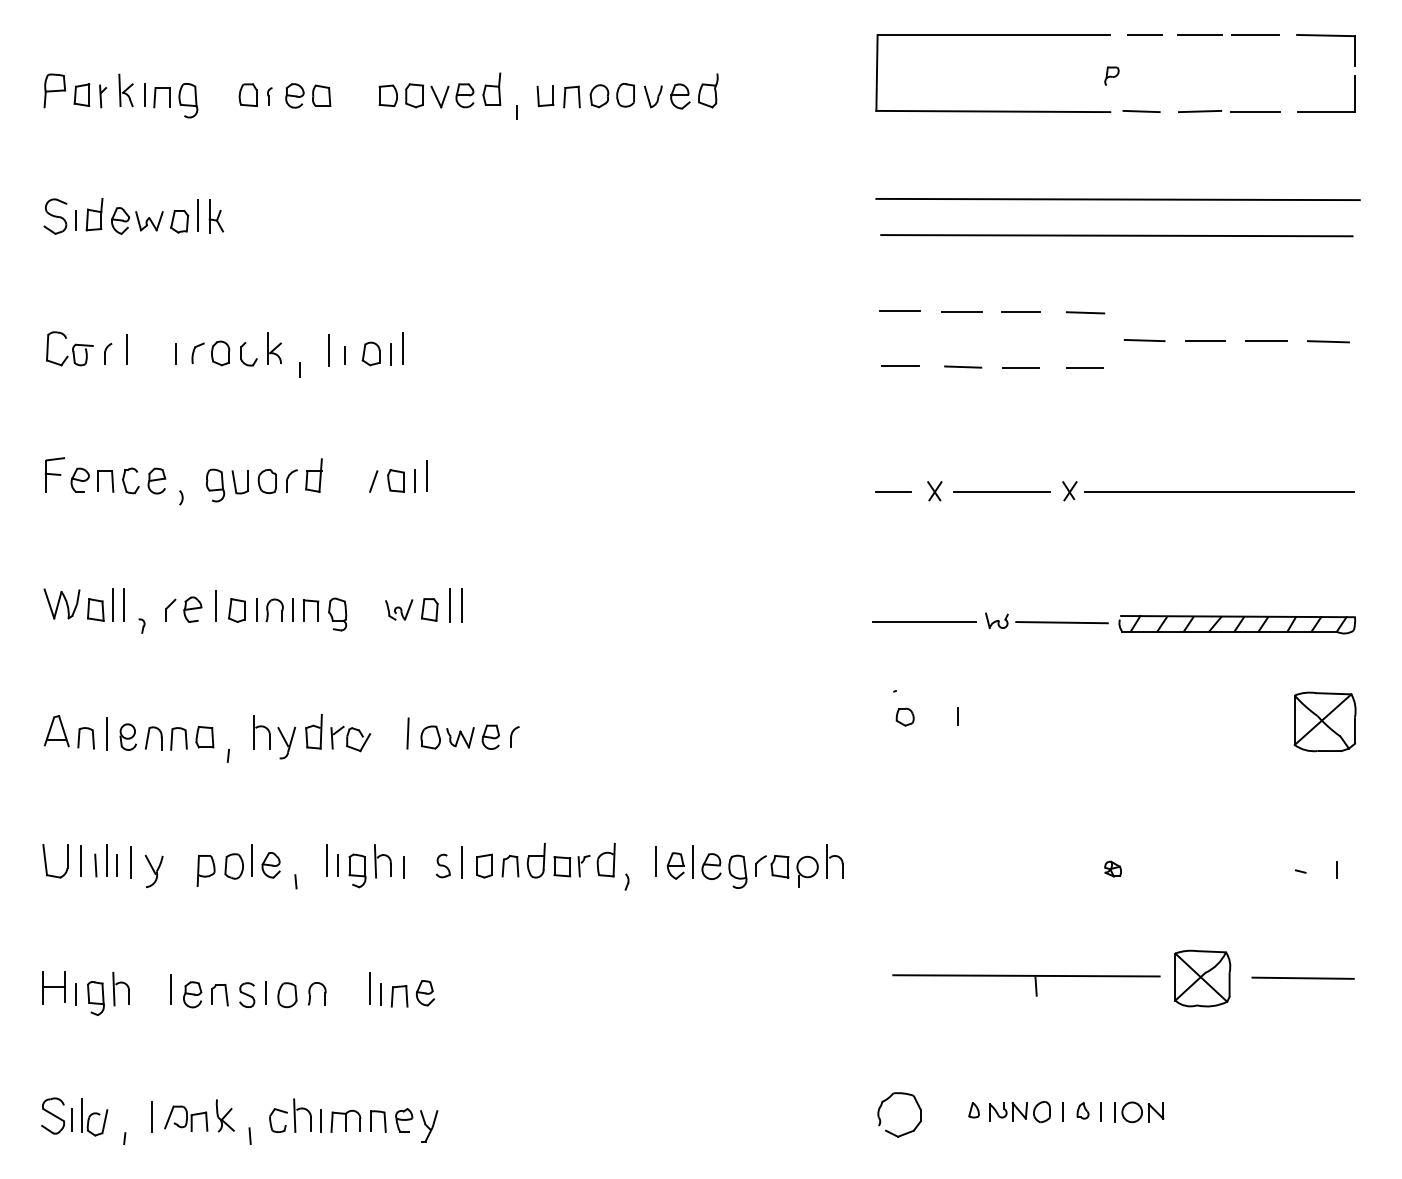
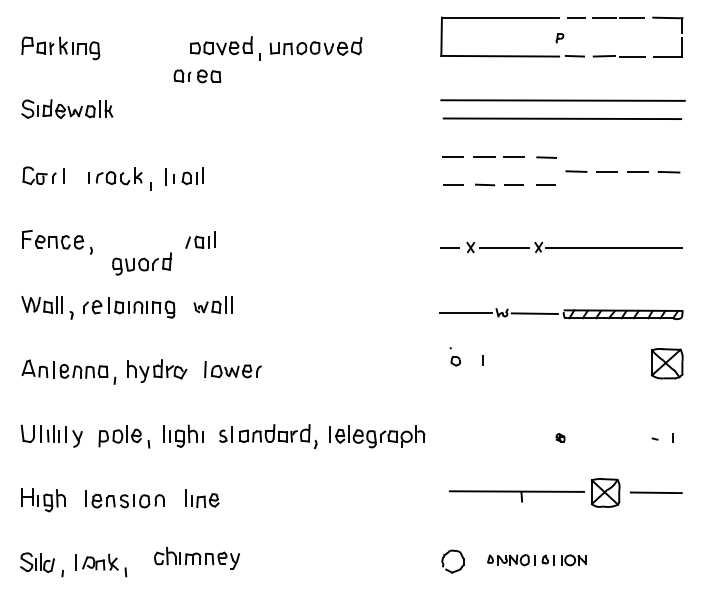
part: (285, 96) -> (197, 76), moved
part: (263, 479) -> (141, 263), moved
part: (352, 1118) -> (196, 557), moved

